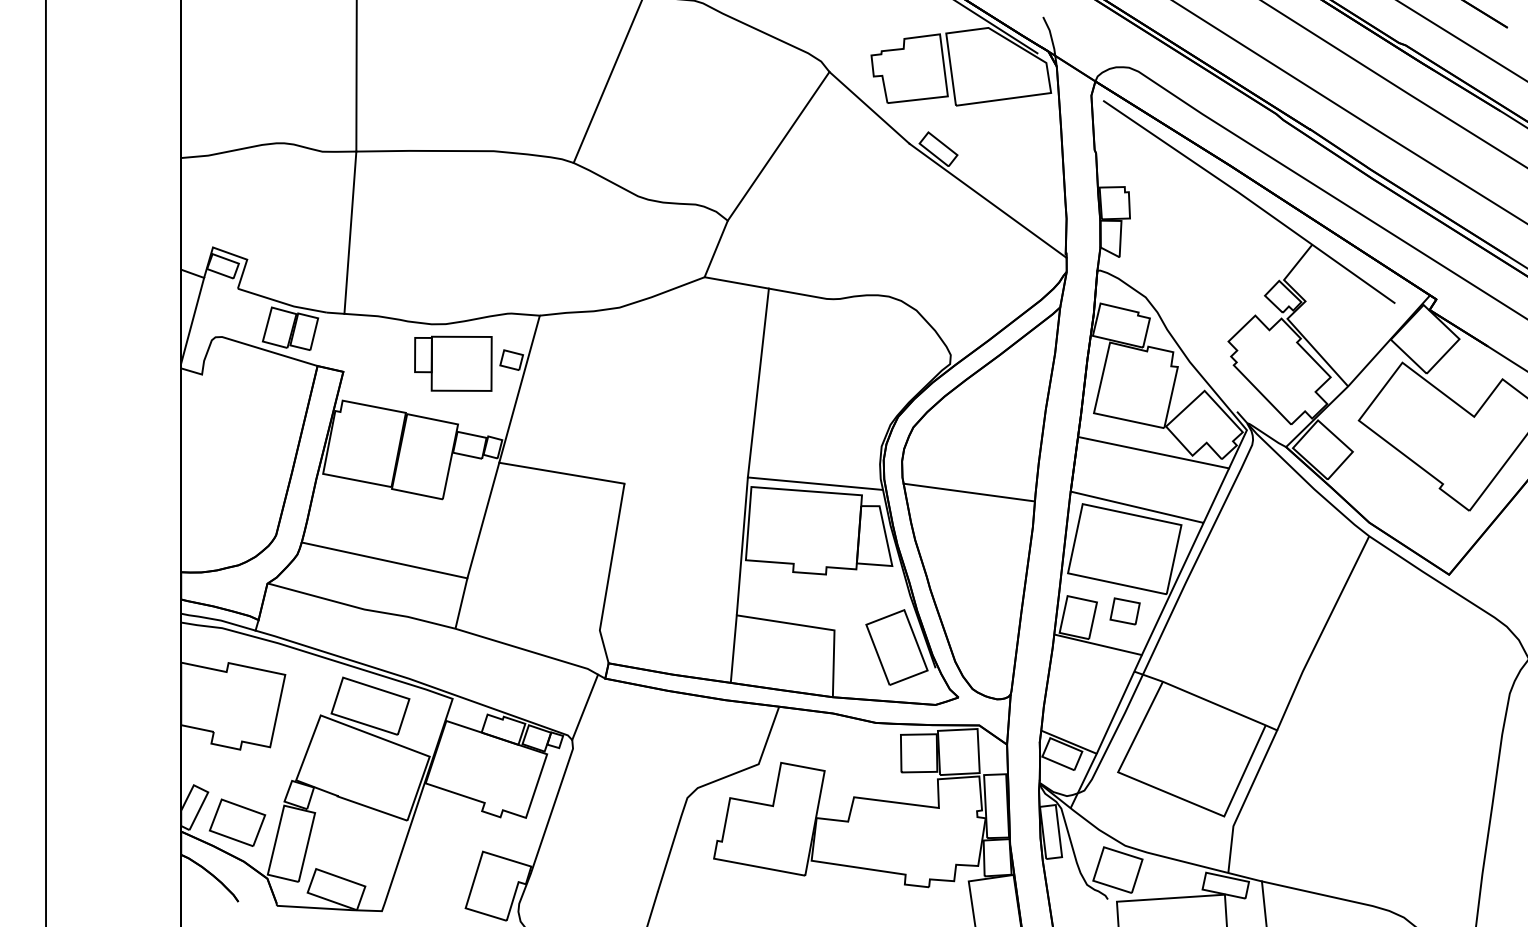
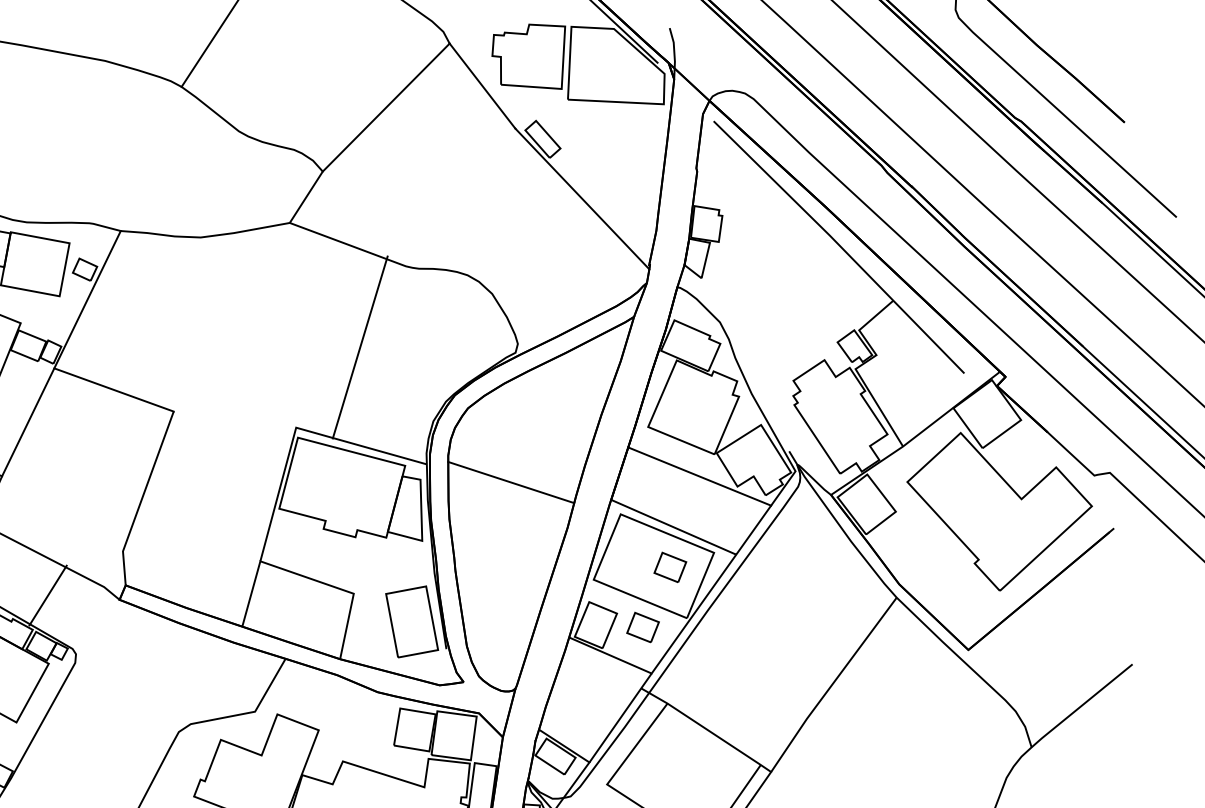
line: (757, 382) -> (359, 346), moved
part: (1140, 547) -> (669, 567), added
line: (585, 707) -> (48, 595), moved

